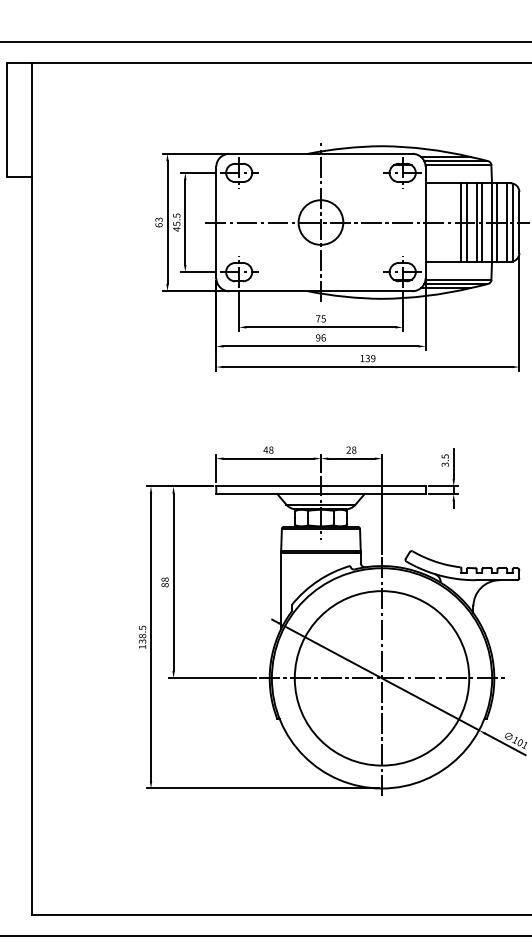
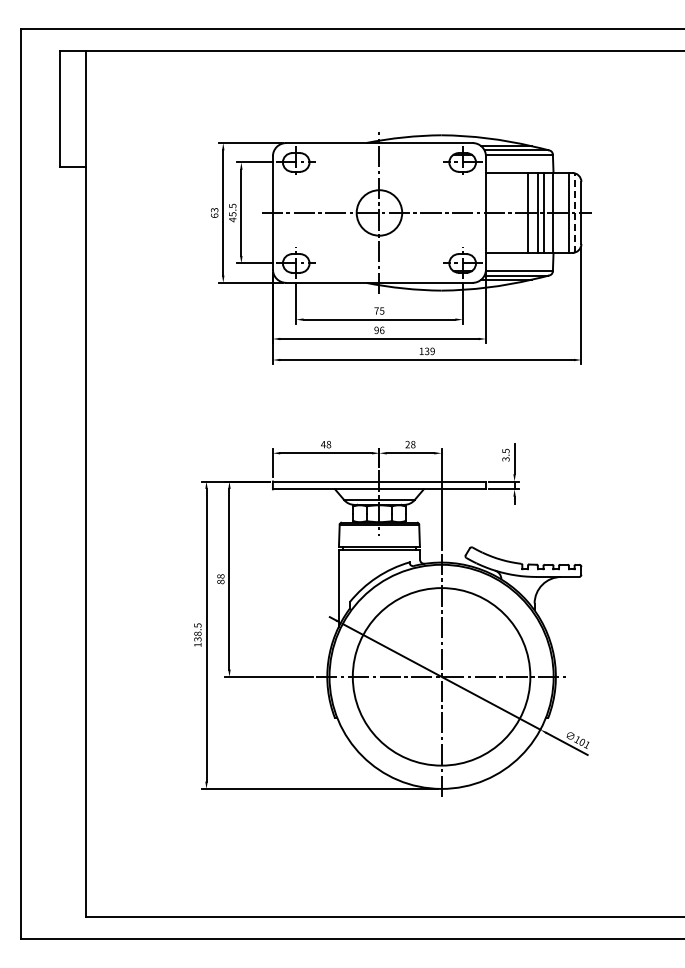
line: (461, 222) -> (522, 212), removed
line: (497, 222) -> (559, 212), removed
line: (512, 222) -> (574, 212), solid -> dashed

